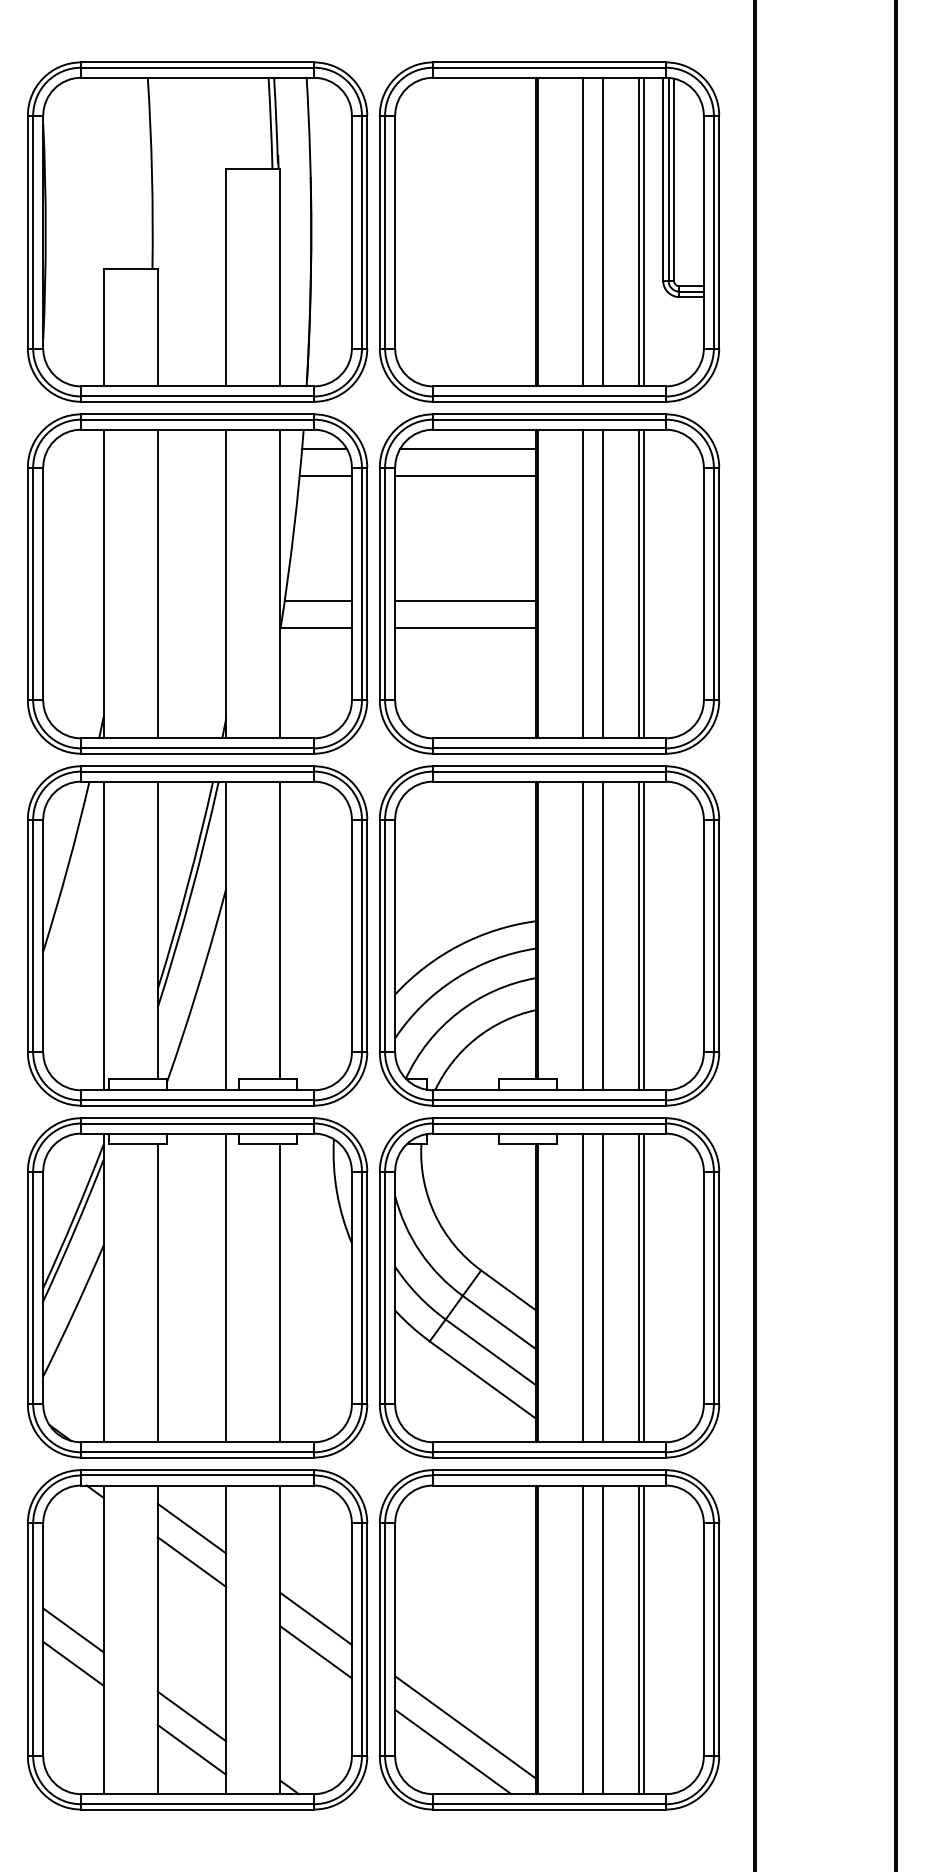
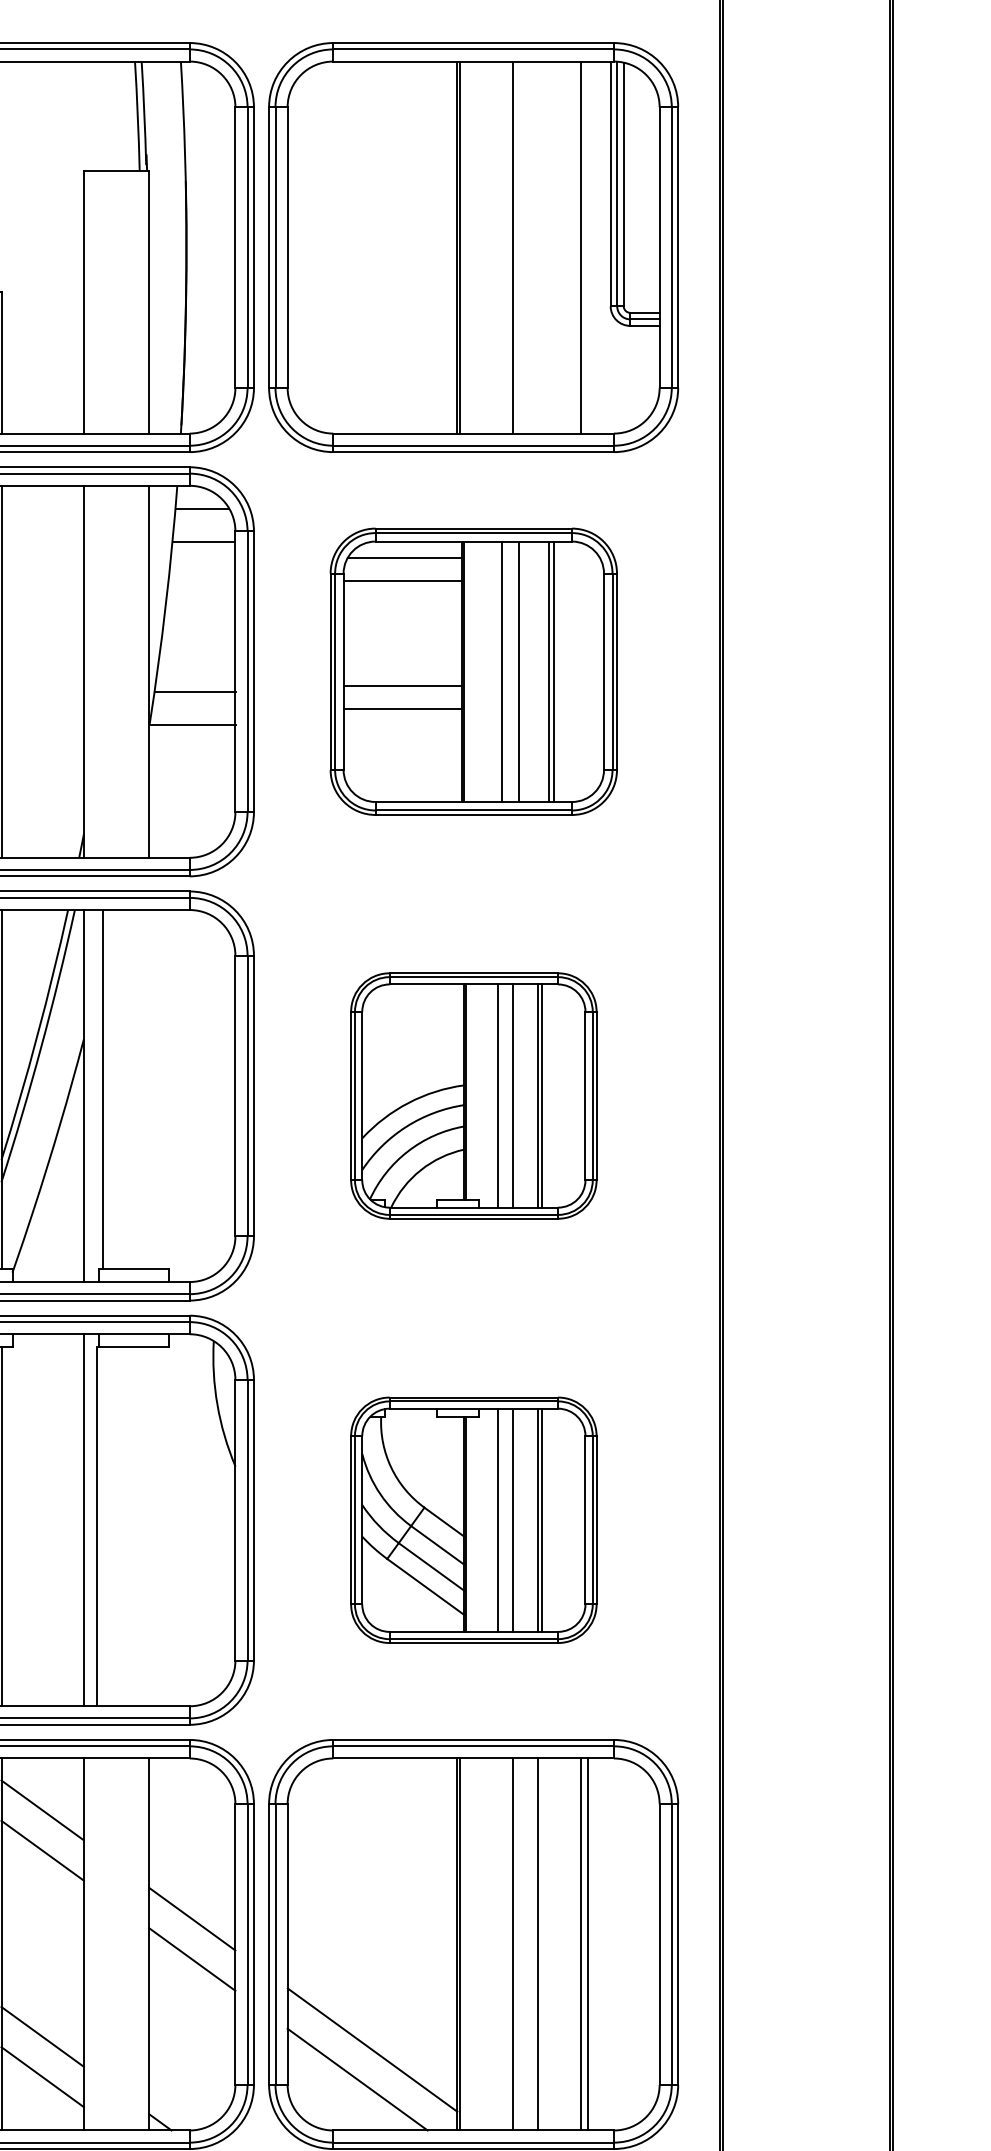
line: (603, 231) -> (538, 246), removed
line: (644, 231) -> (588, 246), removed
part: (549, 583) -> (473, 671), size x0.7
line: (280, 930) -> (103, 1089), moved
part: (549, 935) -> (473, 1095), size x0.6
part: (549, 1287) -> (473, 1519), size x0.6
line: (280, 1293) -> (97, 1526), moved

